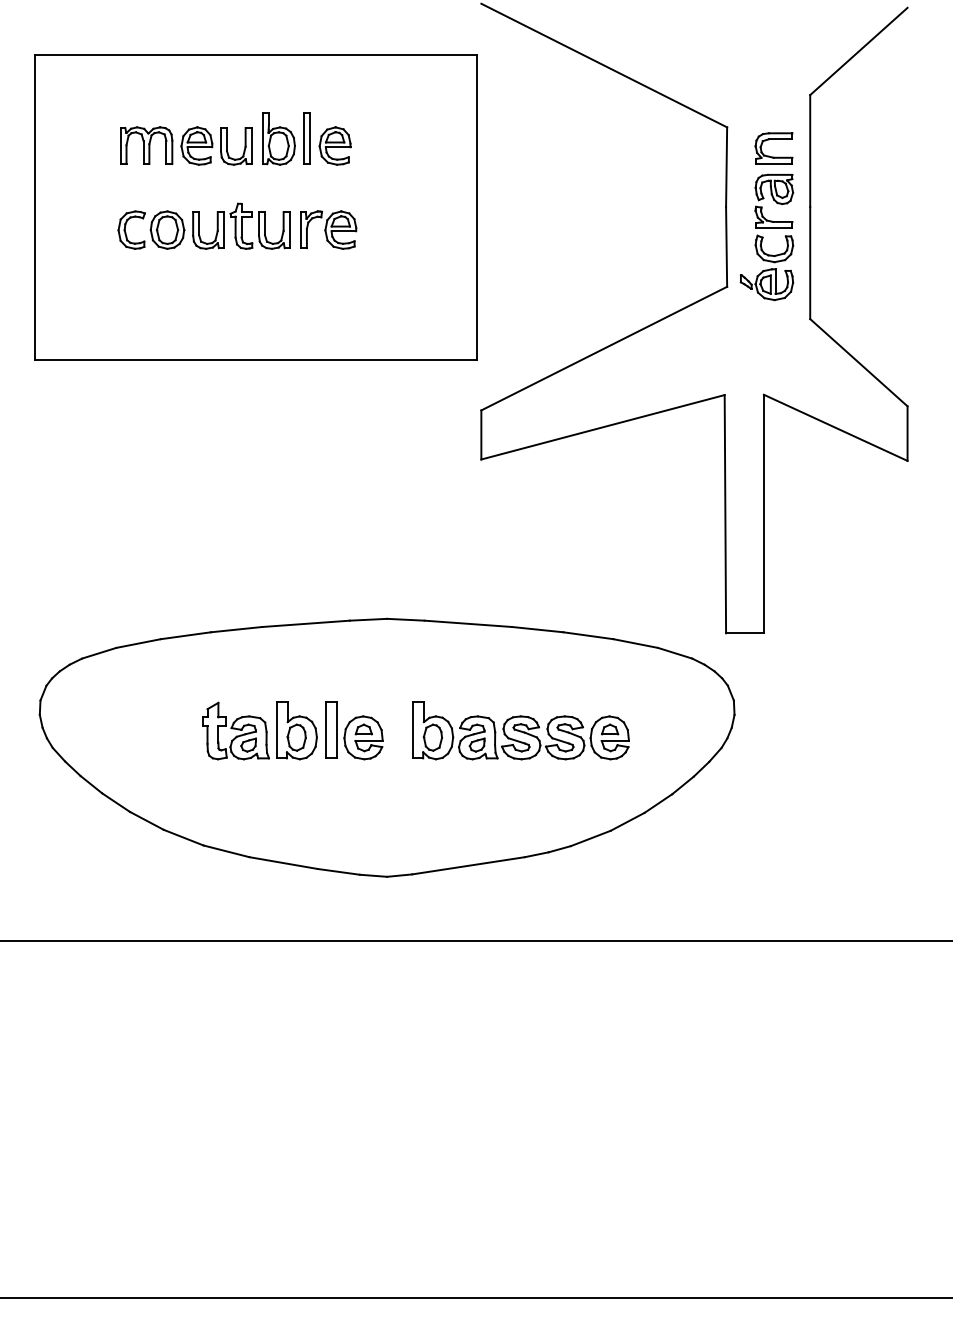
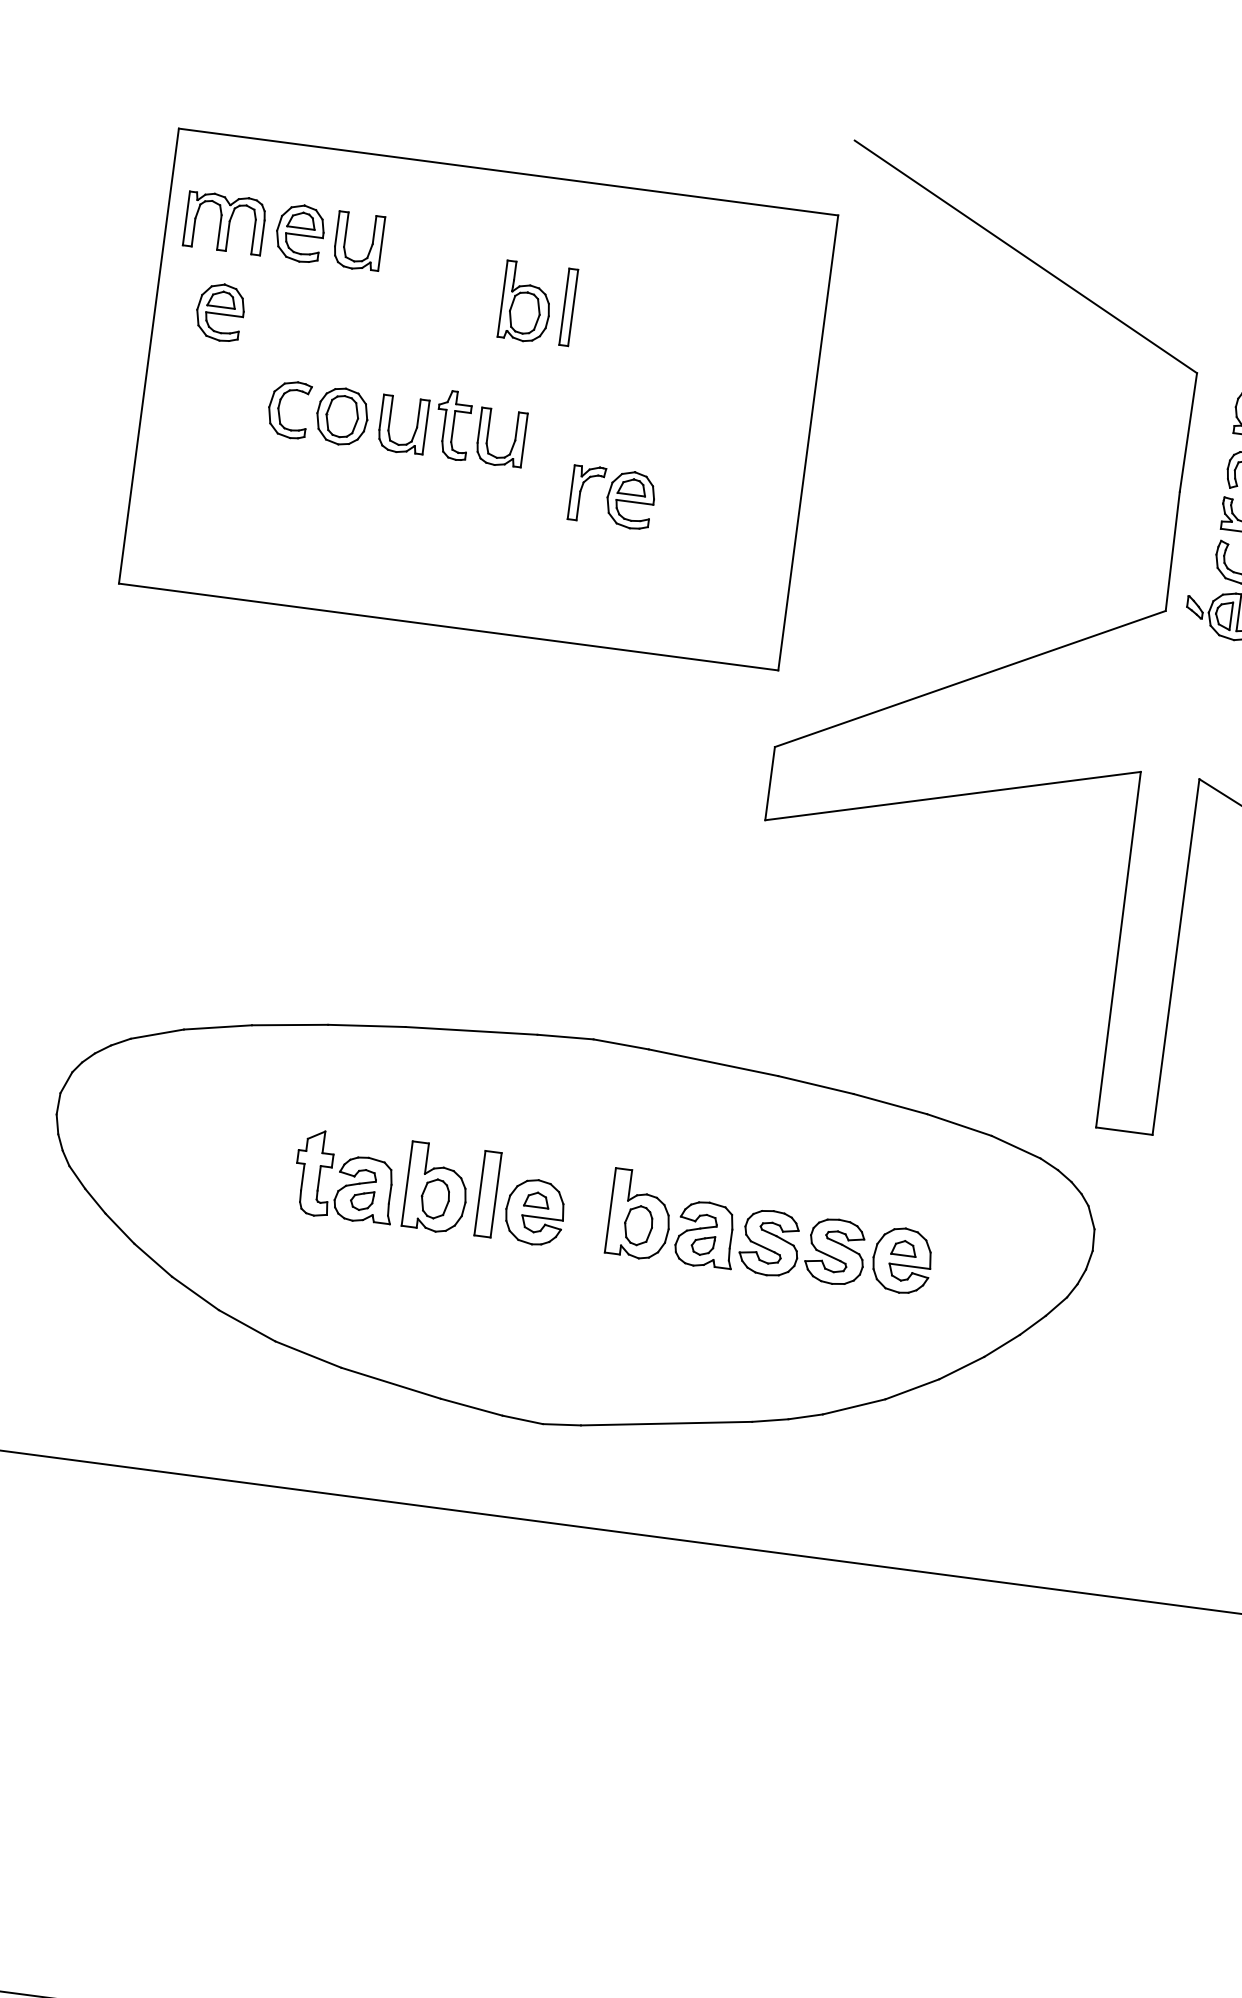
part: (186, 145) -> (284, 230), moved
part: (334, 145) -> (219, 311), moved
part: (328, 229) -> (612, 496), moved

